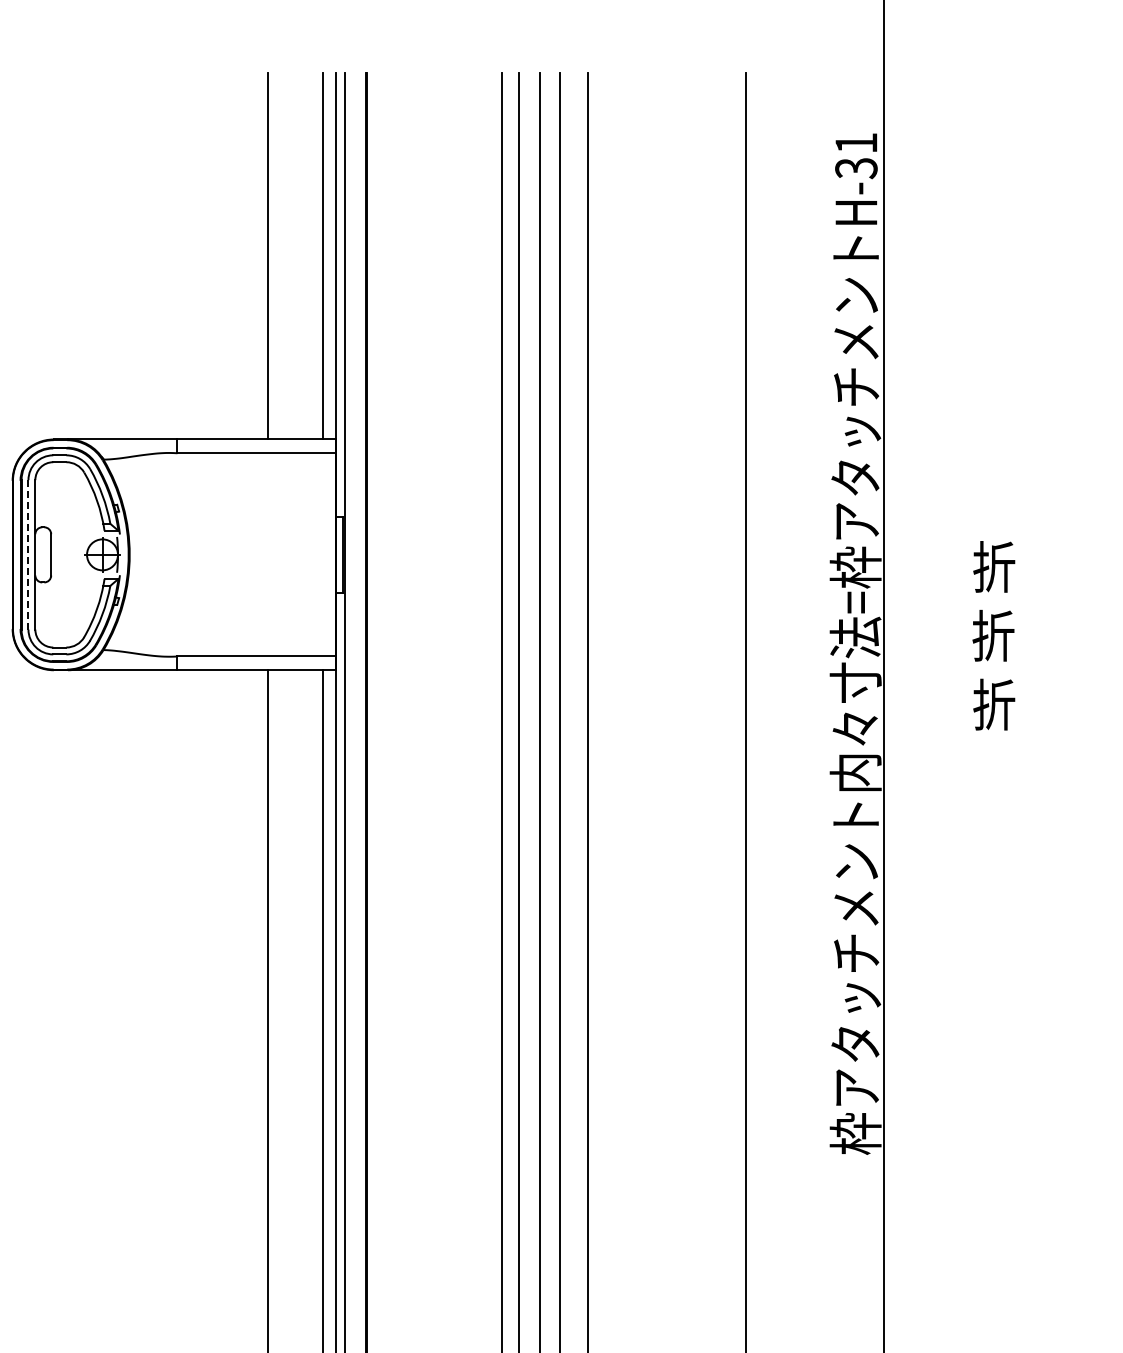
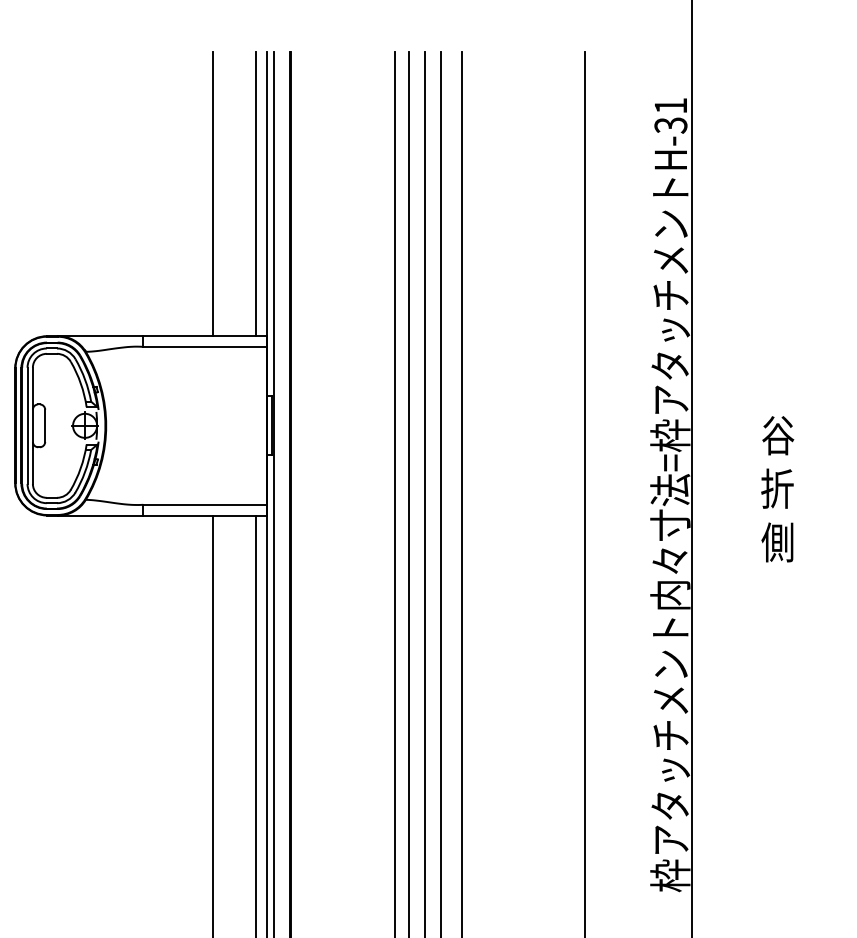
line: (28, 554) -> (27, 425), dashed -> solid
text: (994, 566) -> (778, 434), 折 -> 谷
text: (993, 704) -> (777, 542), 折 -> 側

